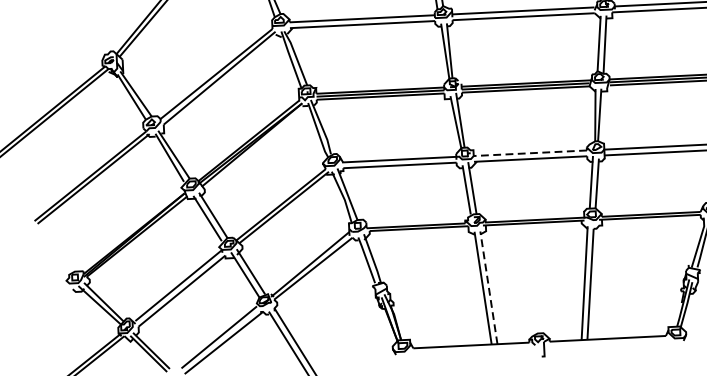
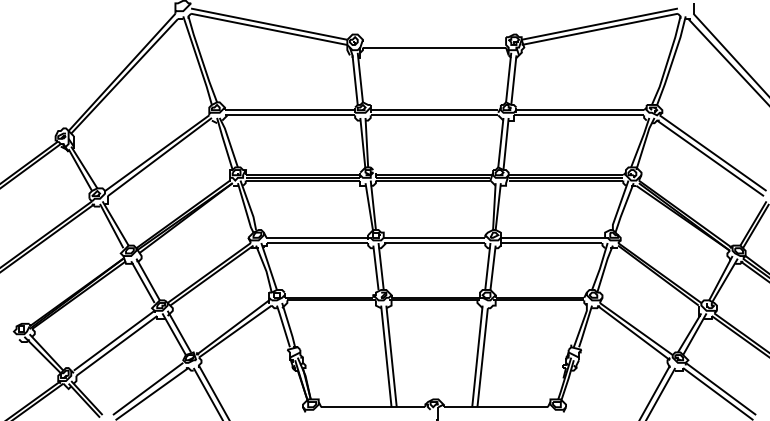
line: (530, 152) -> (434, 237), dashed -> solid
line: (488, 286) -> (391, 355), dashed -> solid

